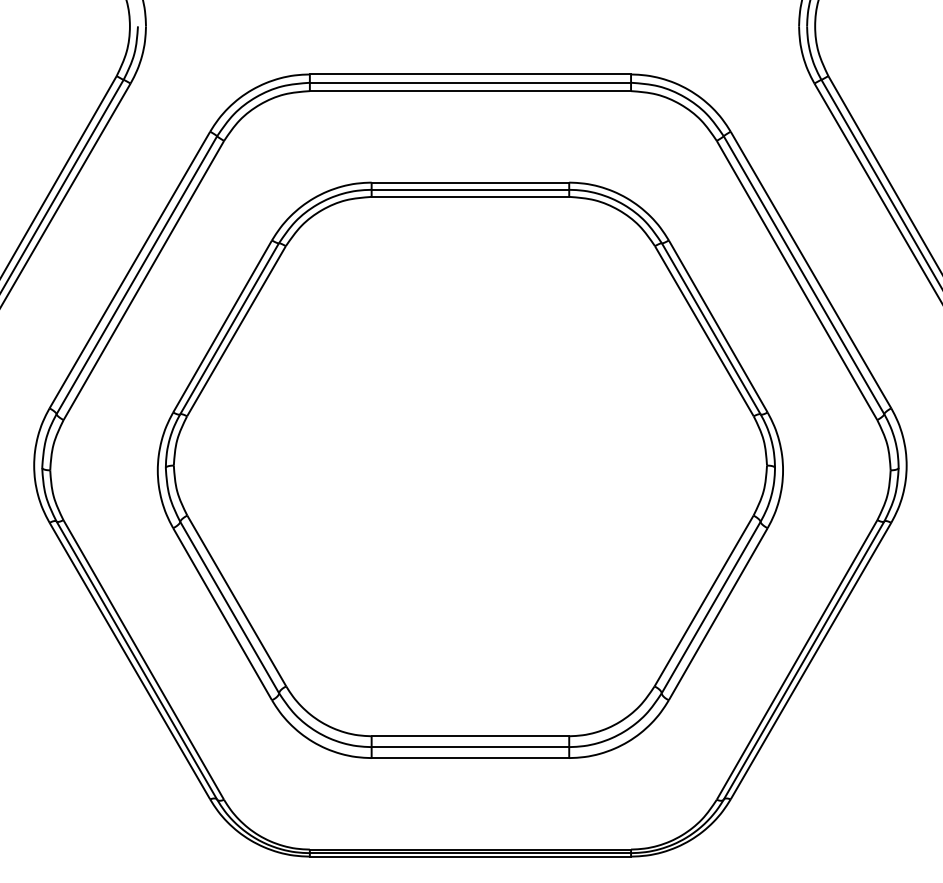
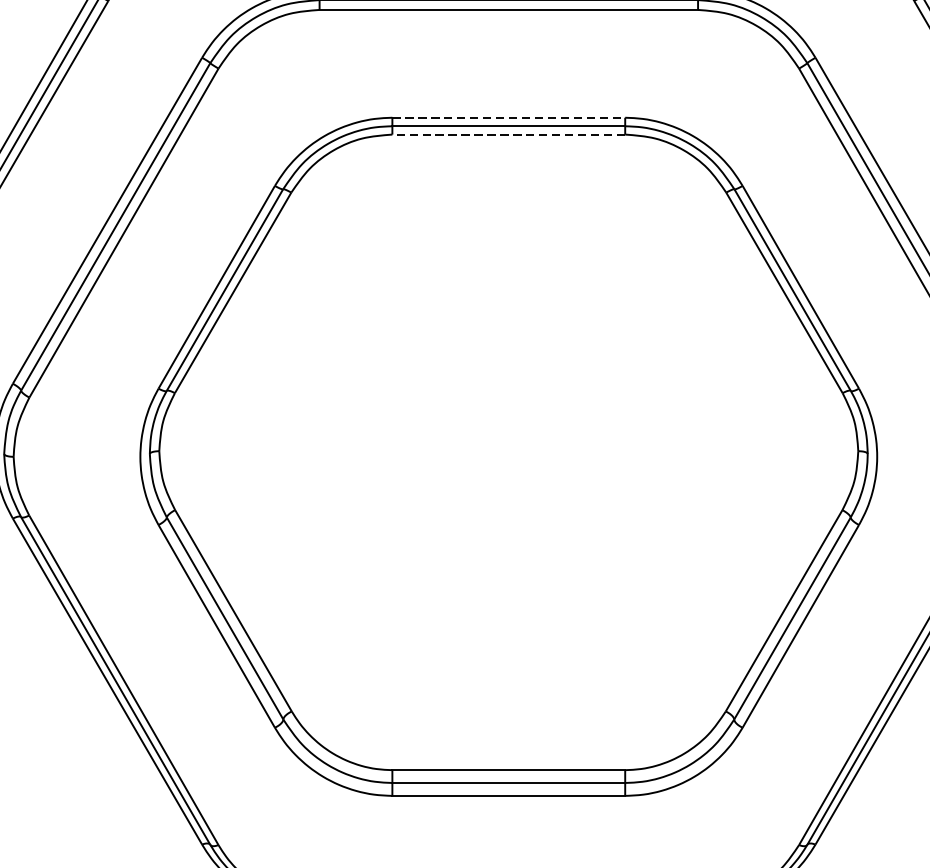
line: (470, 182) -> (508, 117), solid -> dashed
line: (470, 196) -> (508, 134), solid -> dashed

